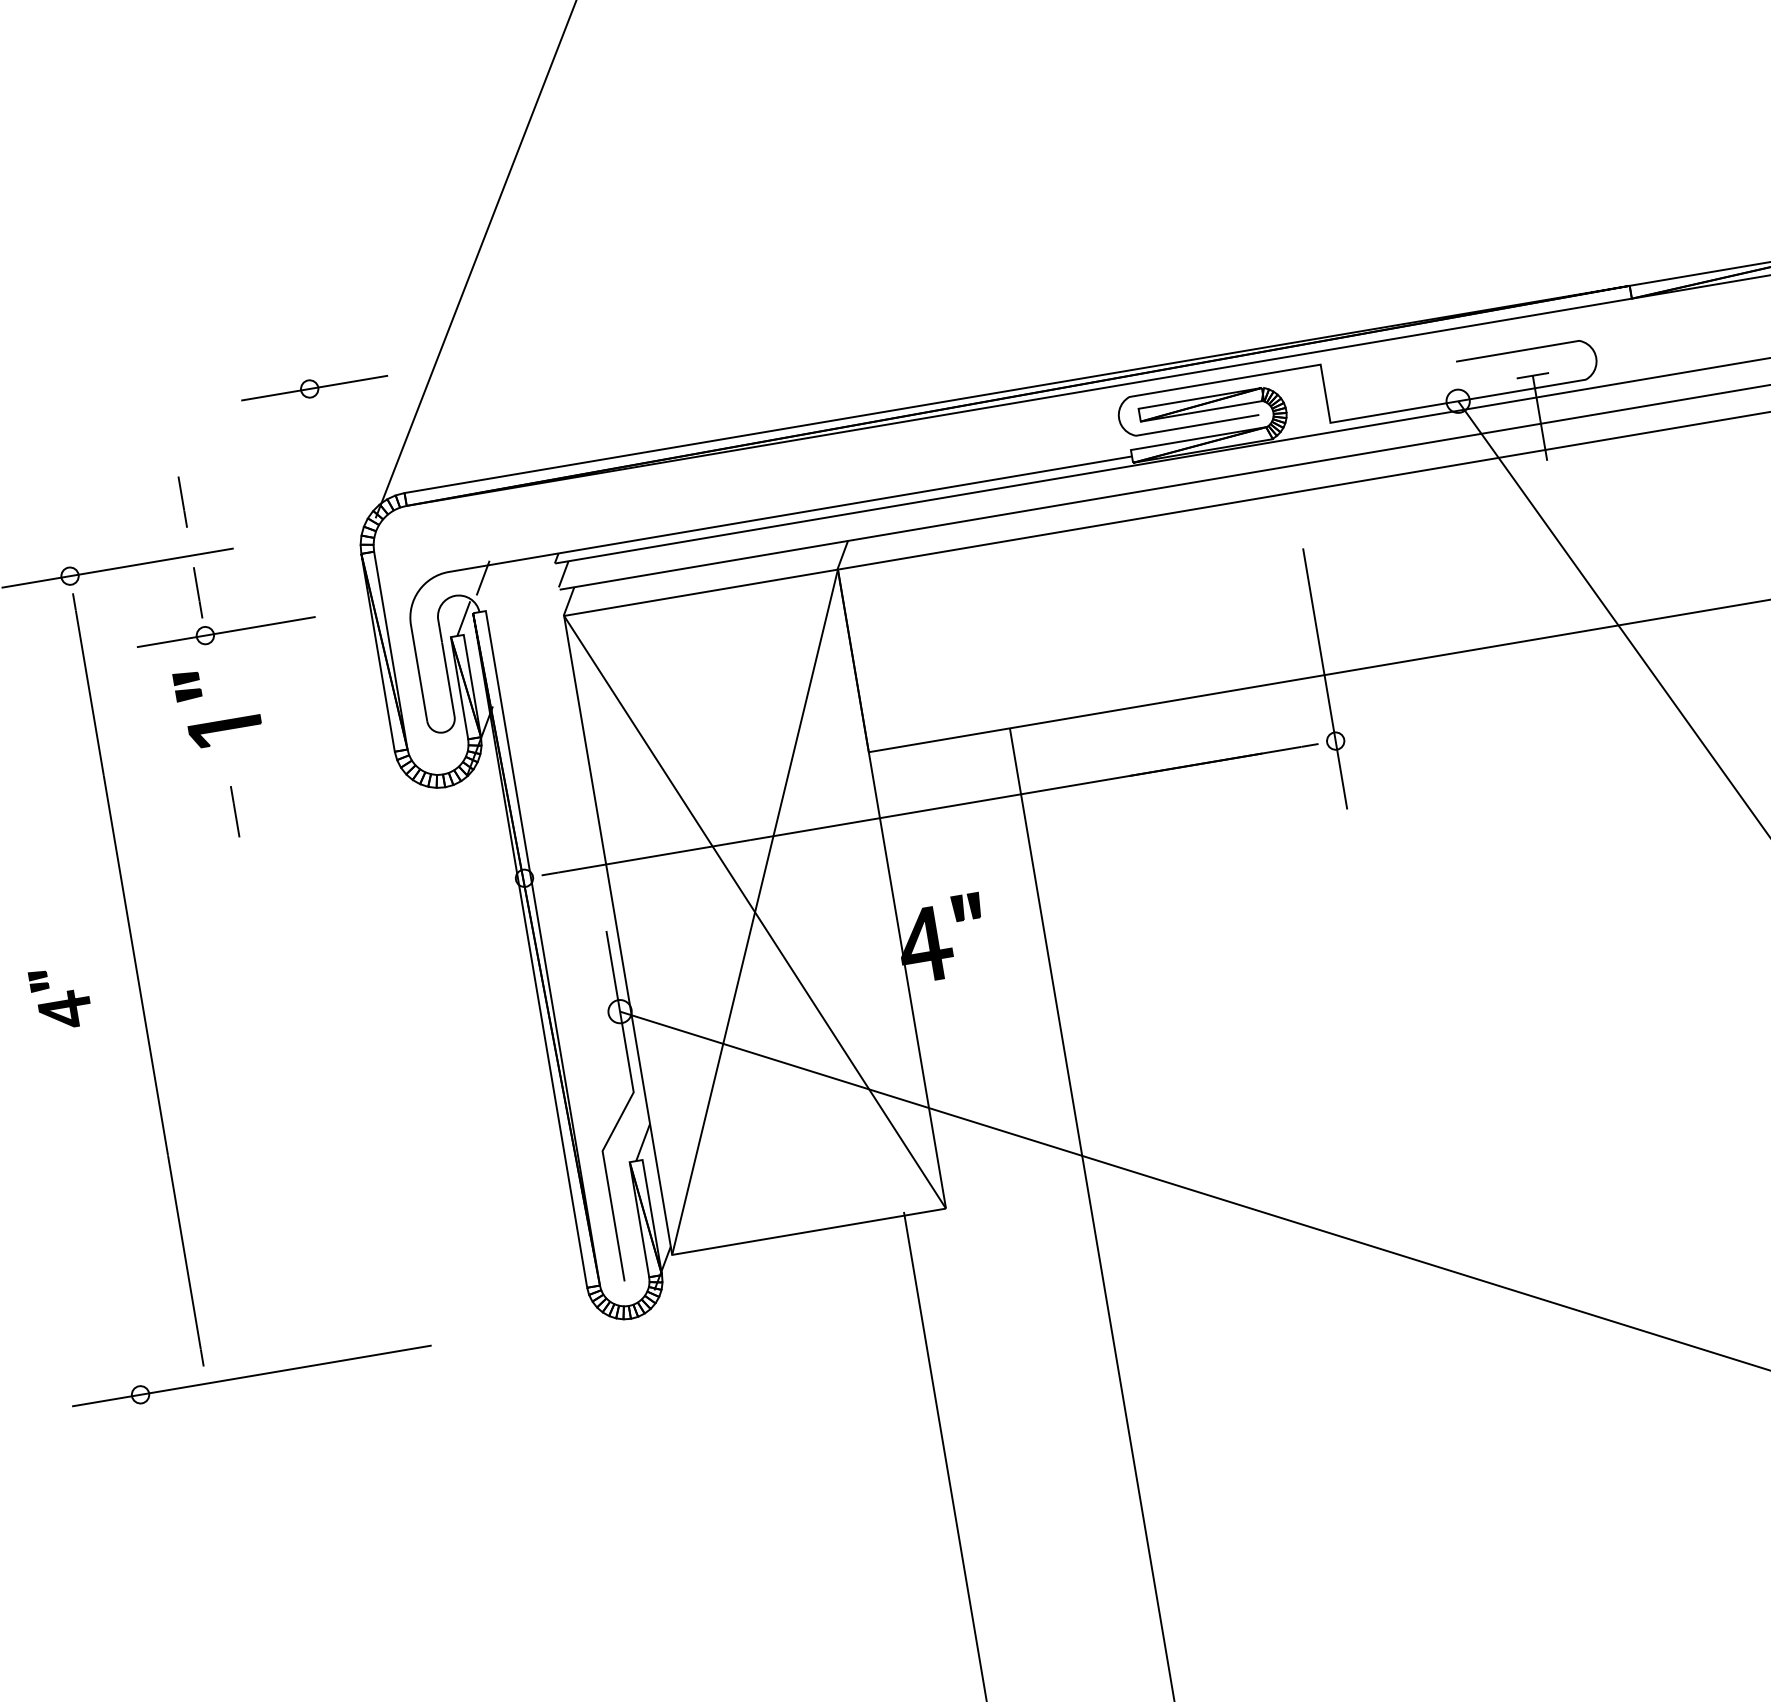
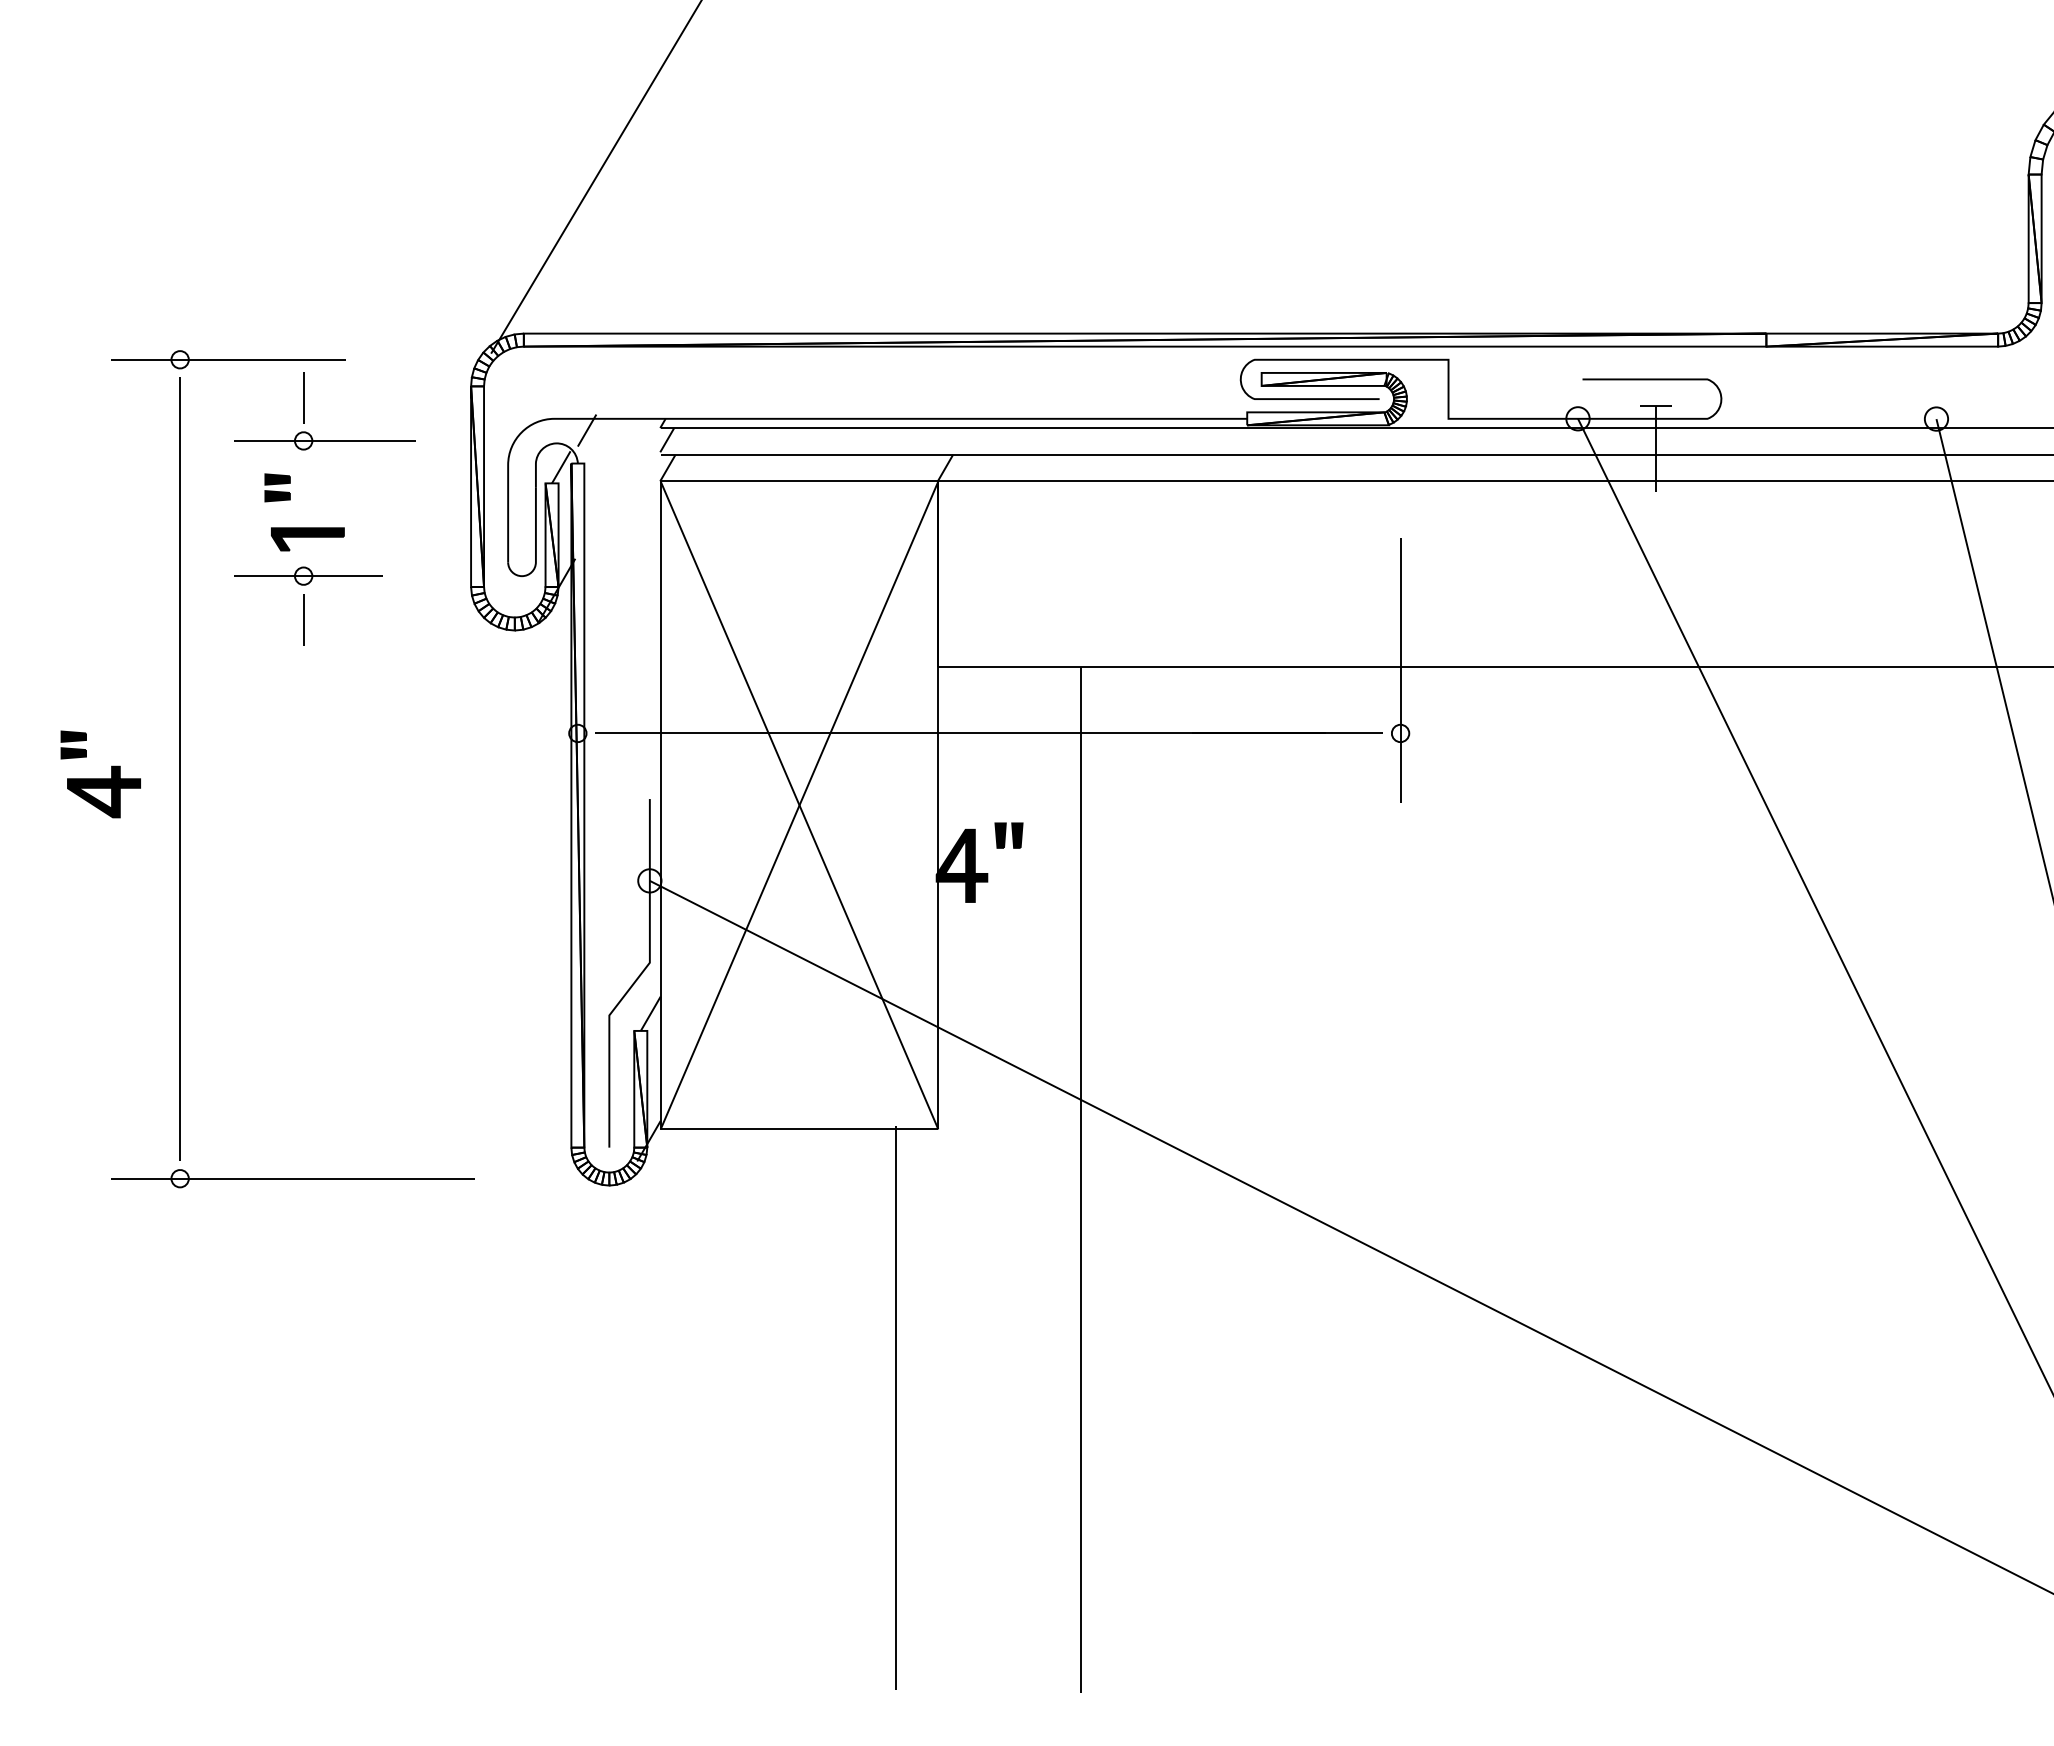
part: (314, 387) -> (308, 575), moved
line: (182, 502) -> (303, 305), removed
part: (60, 998) -> (100, 774), size x1.43
part: (251, 1375) -> (292, 1178), moved

